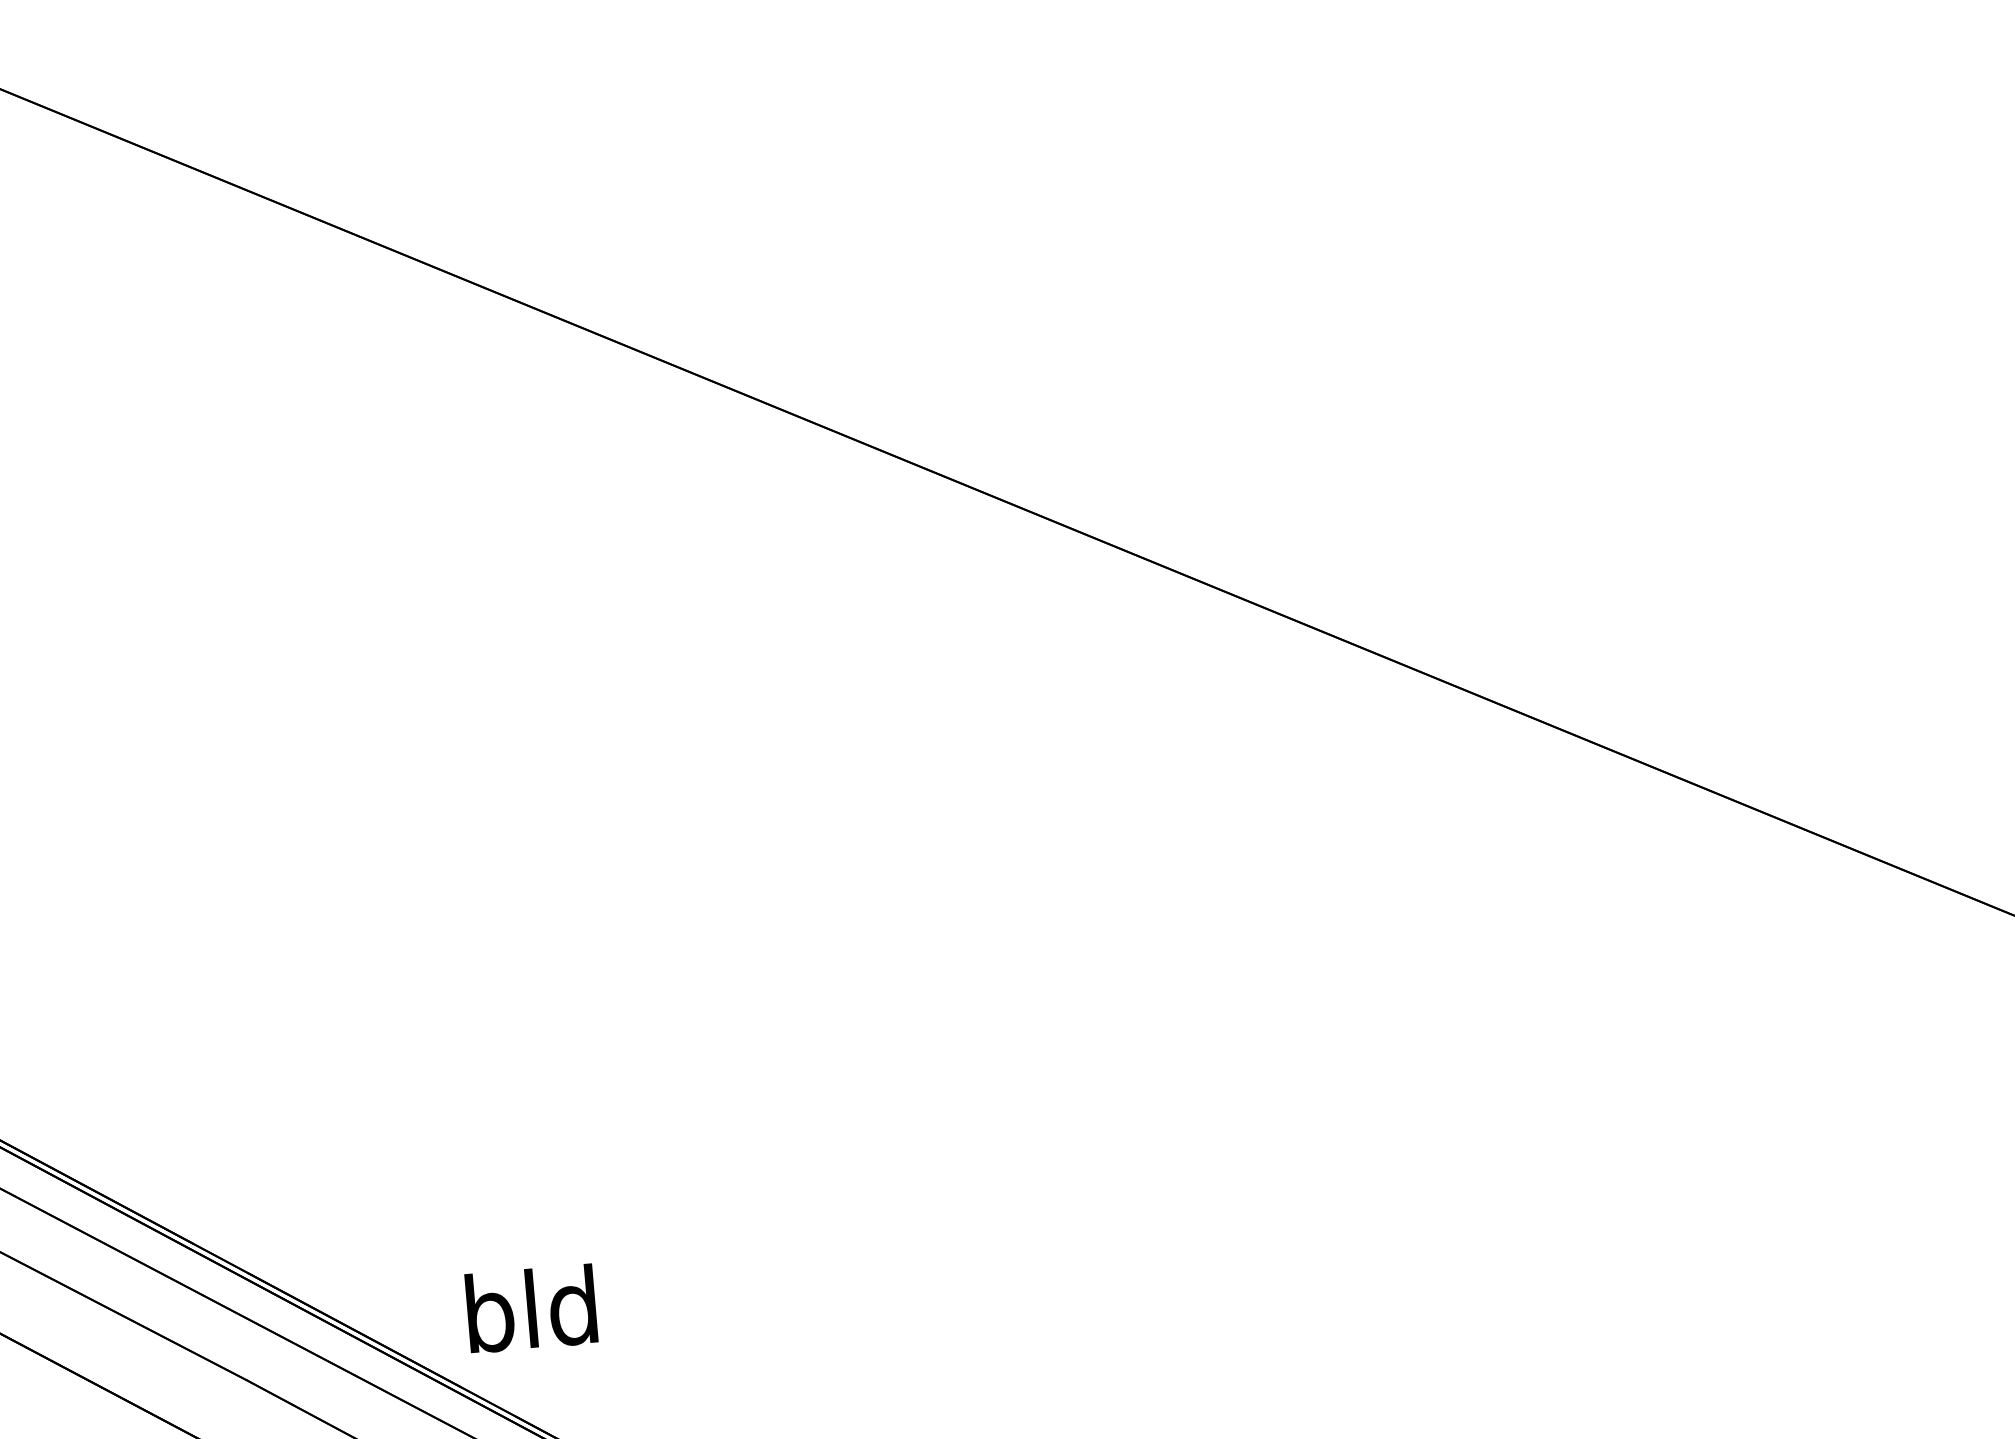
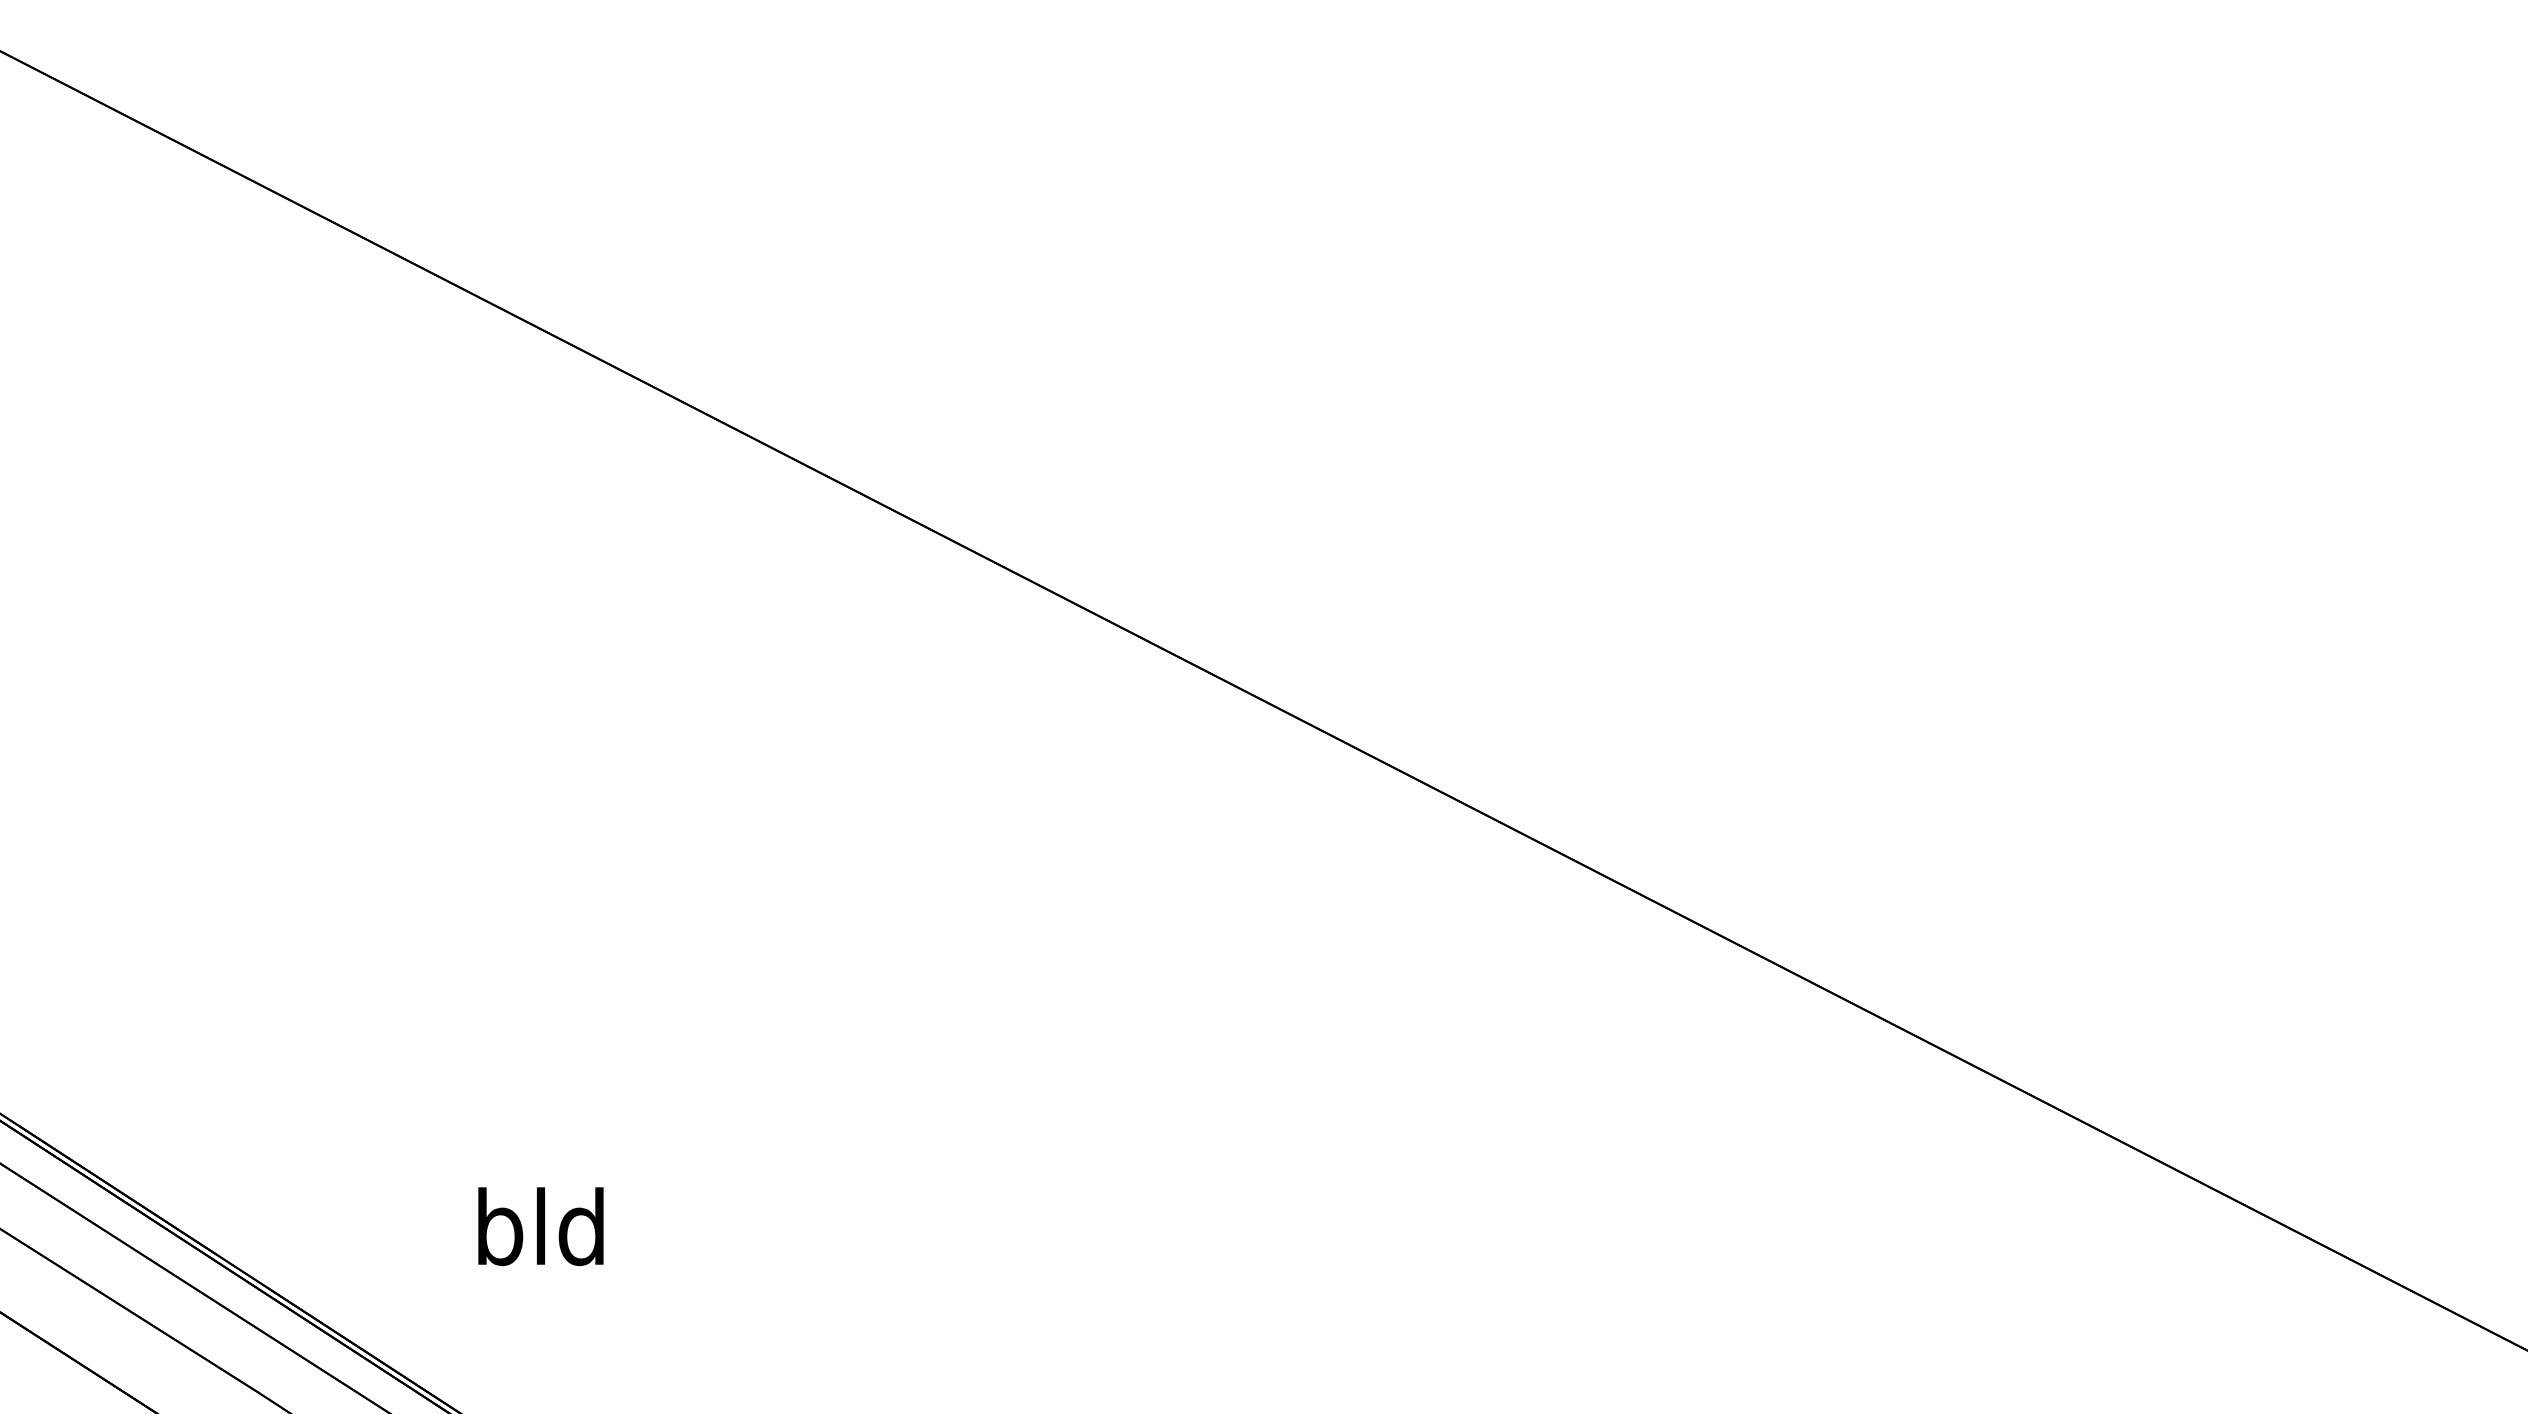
text: (531, 1308) -> (540, 1226), moved

